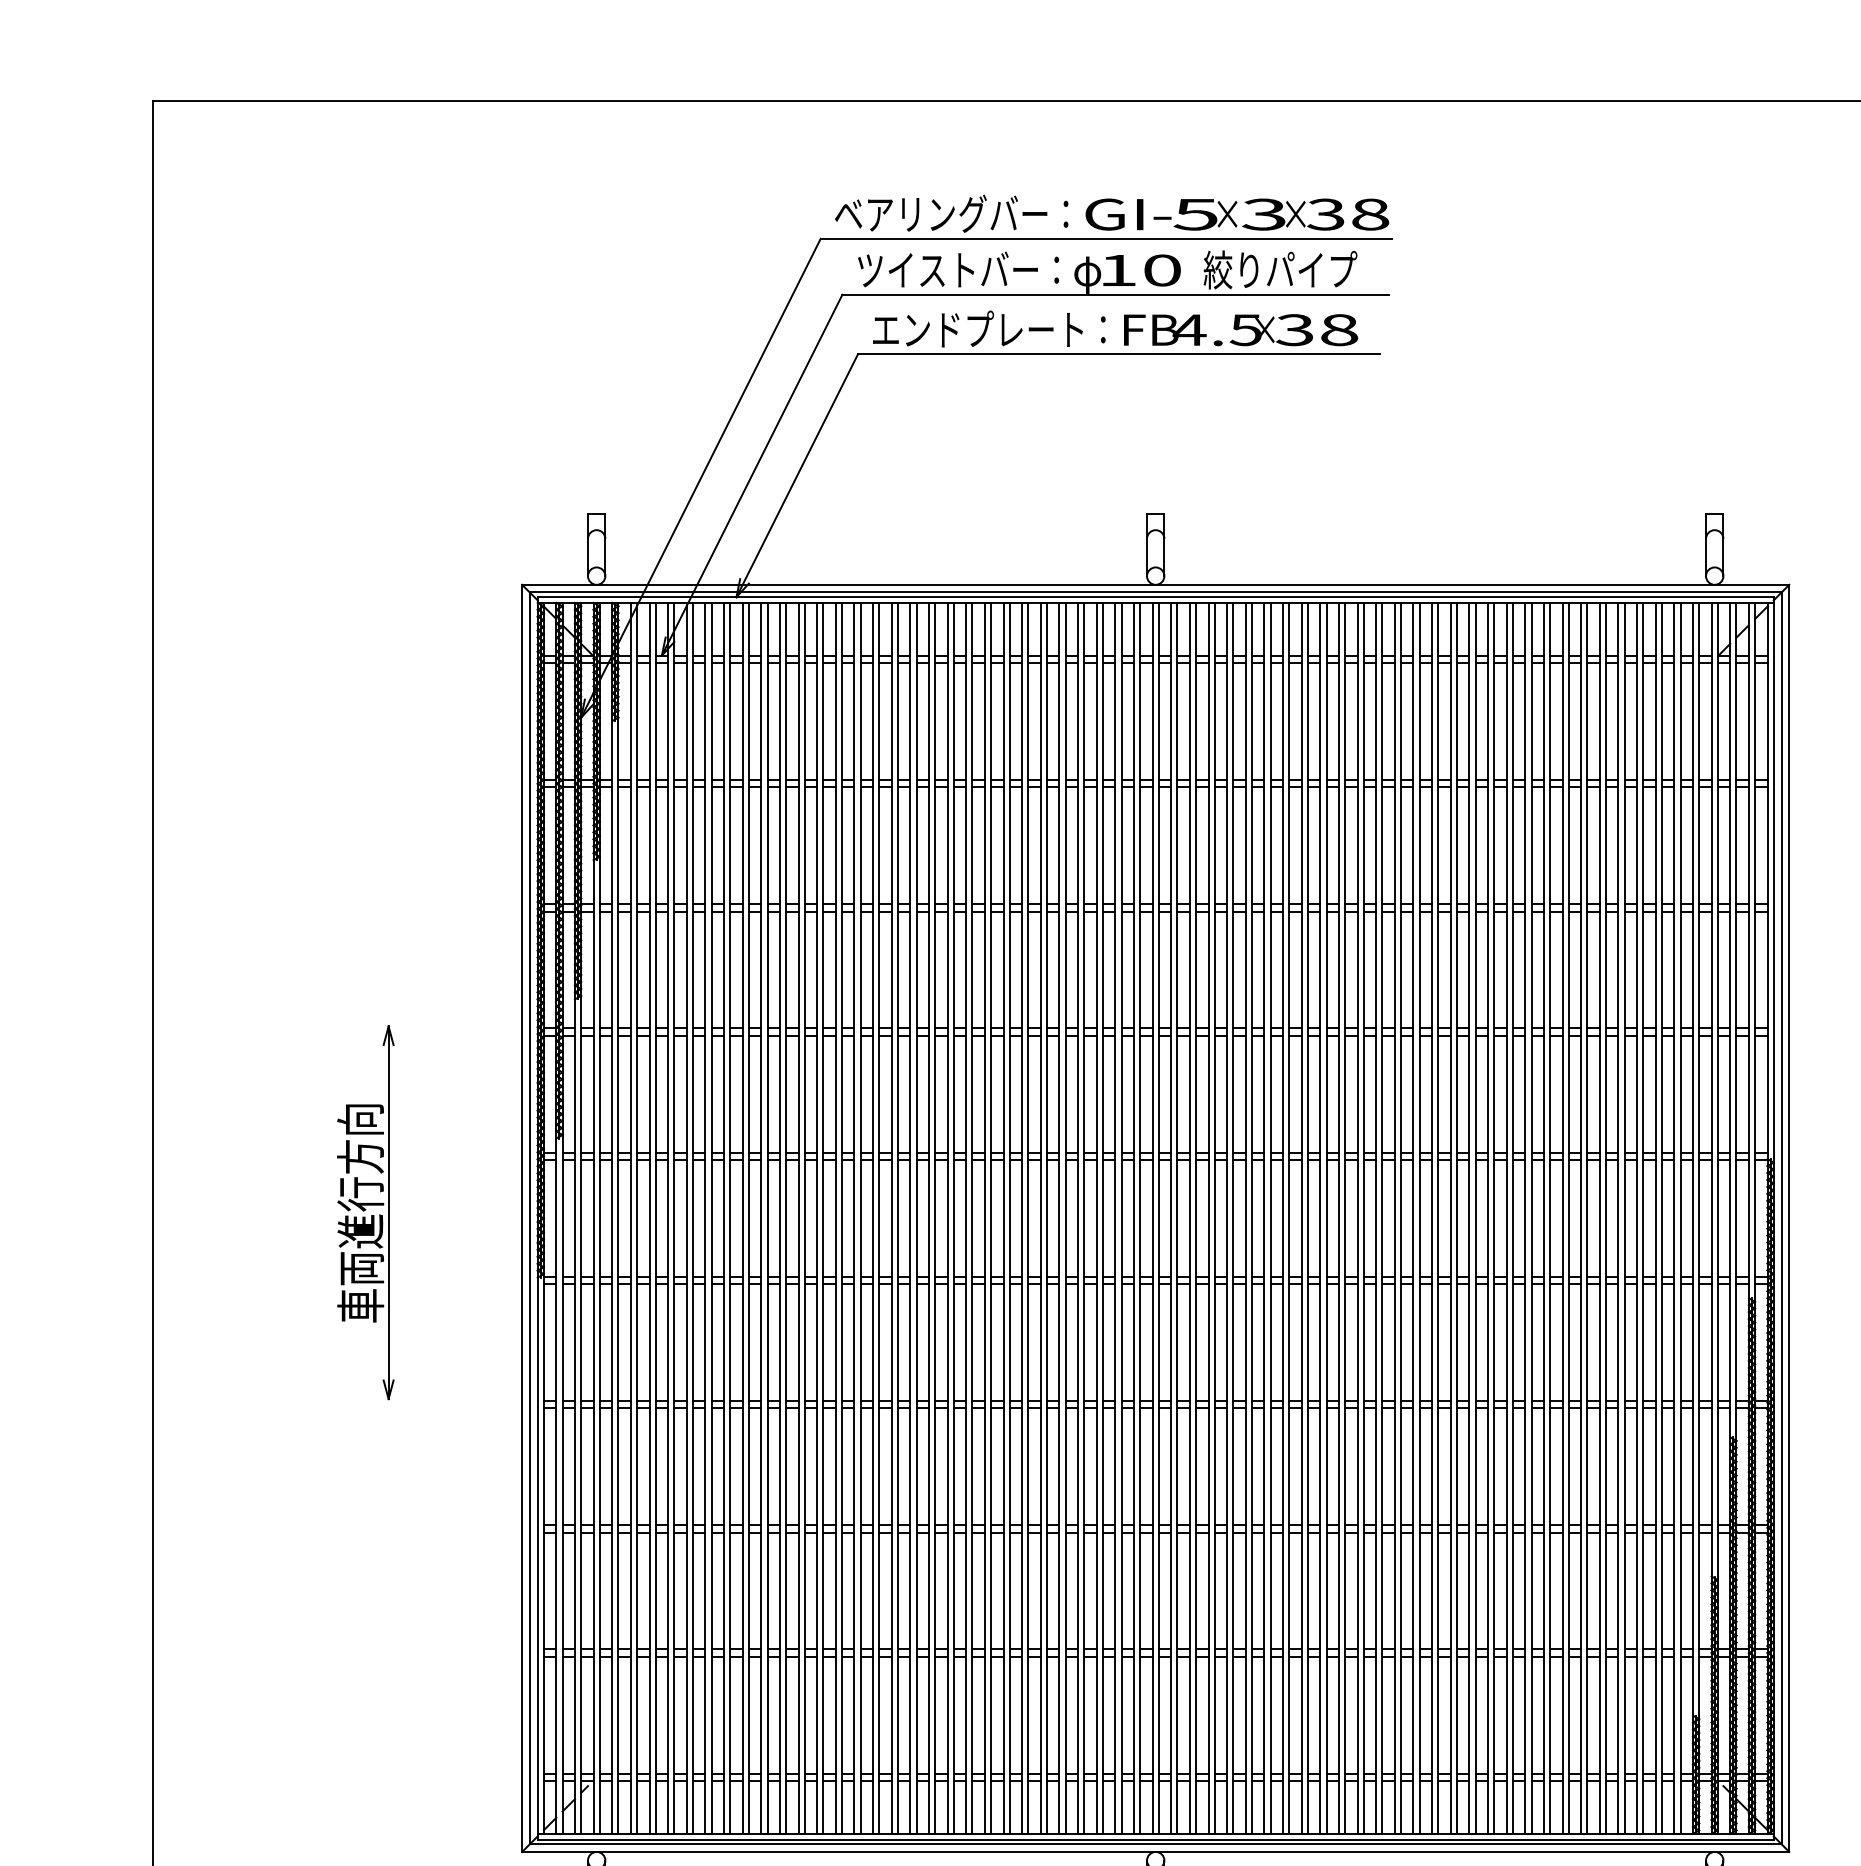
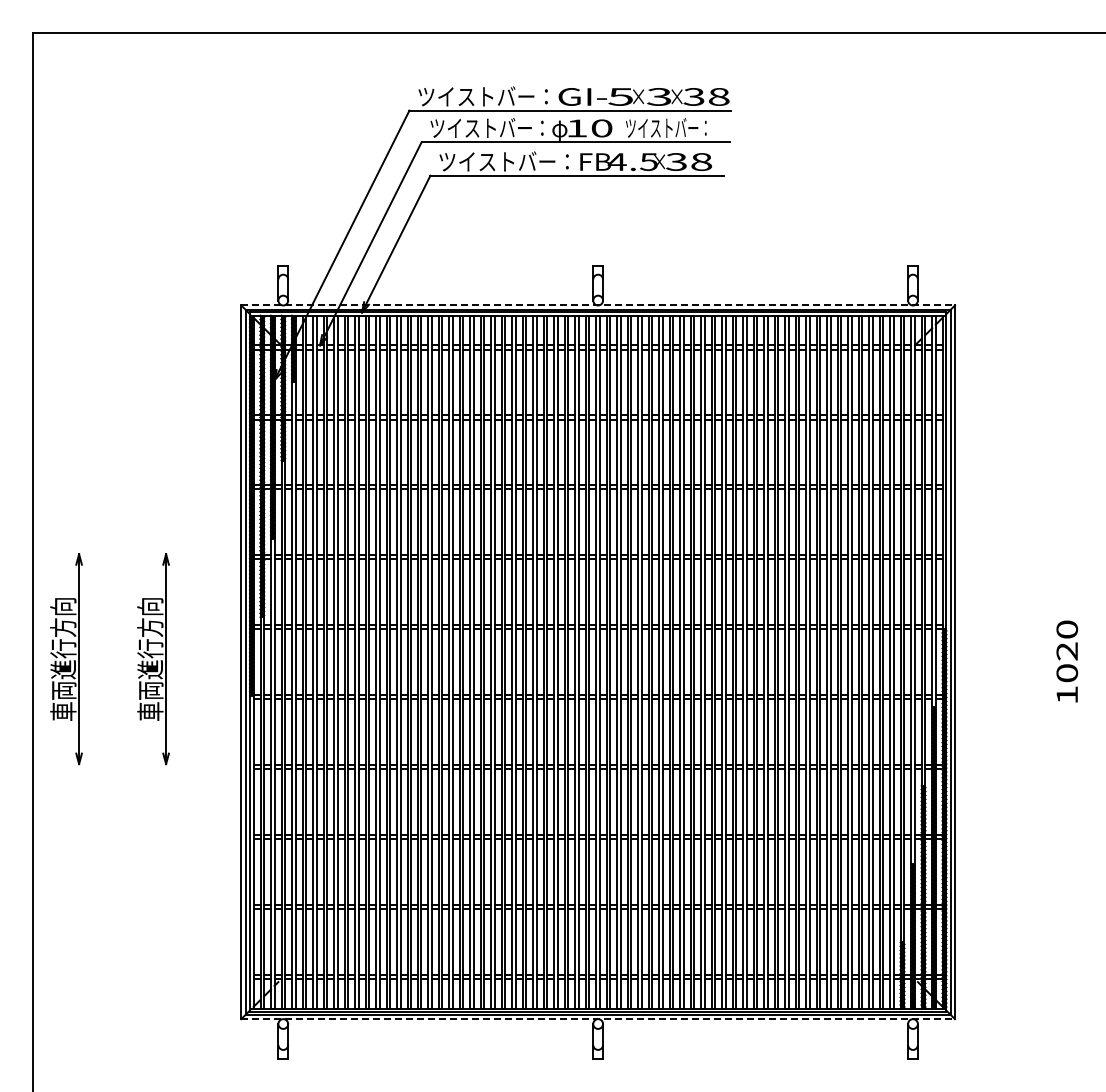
text: (950, 213) -> (482, 96), ベアリングバー： -> ツイストバー：
text: (1280, 270) -> (668, 128), 絞りパイプ -> ツイストバー：
text: (989, 329) -> (504, 161), エンドプレート： -> ツイストバー：
line: (1156, 584) -> (598, 305), solid -> dashed
part: (211, 1213) -> (66, 659), added
line: (1156, 1852) -> (598, 1019), solid -> dashed

